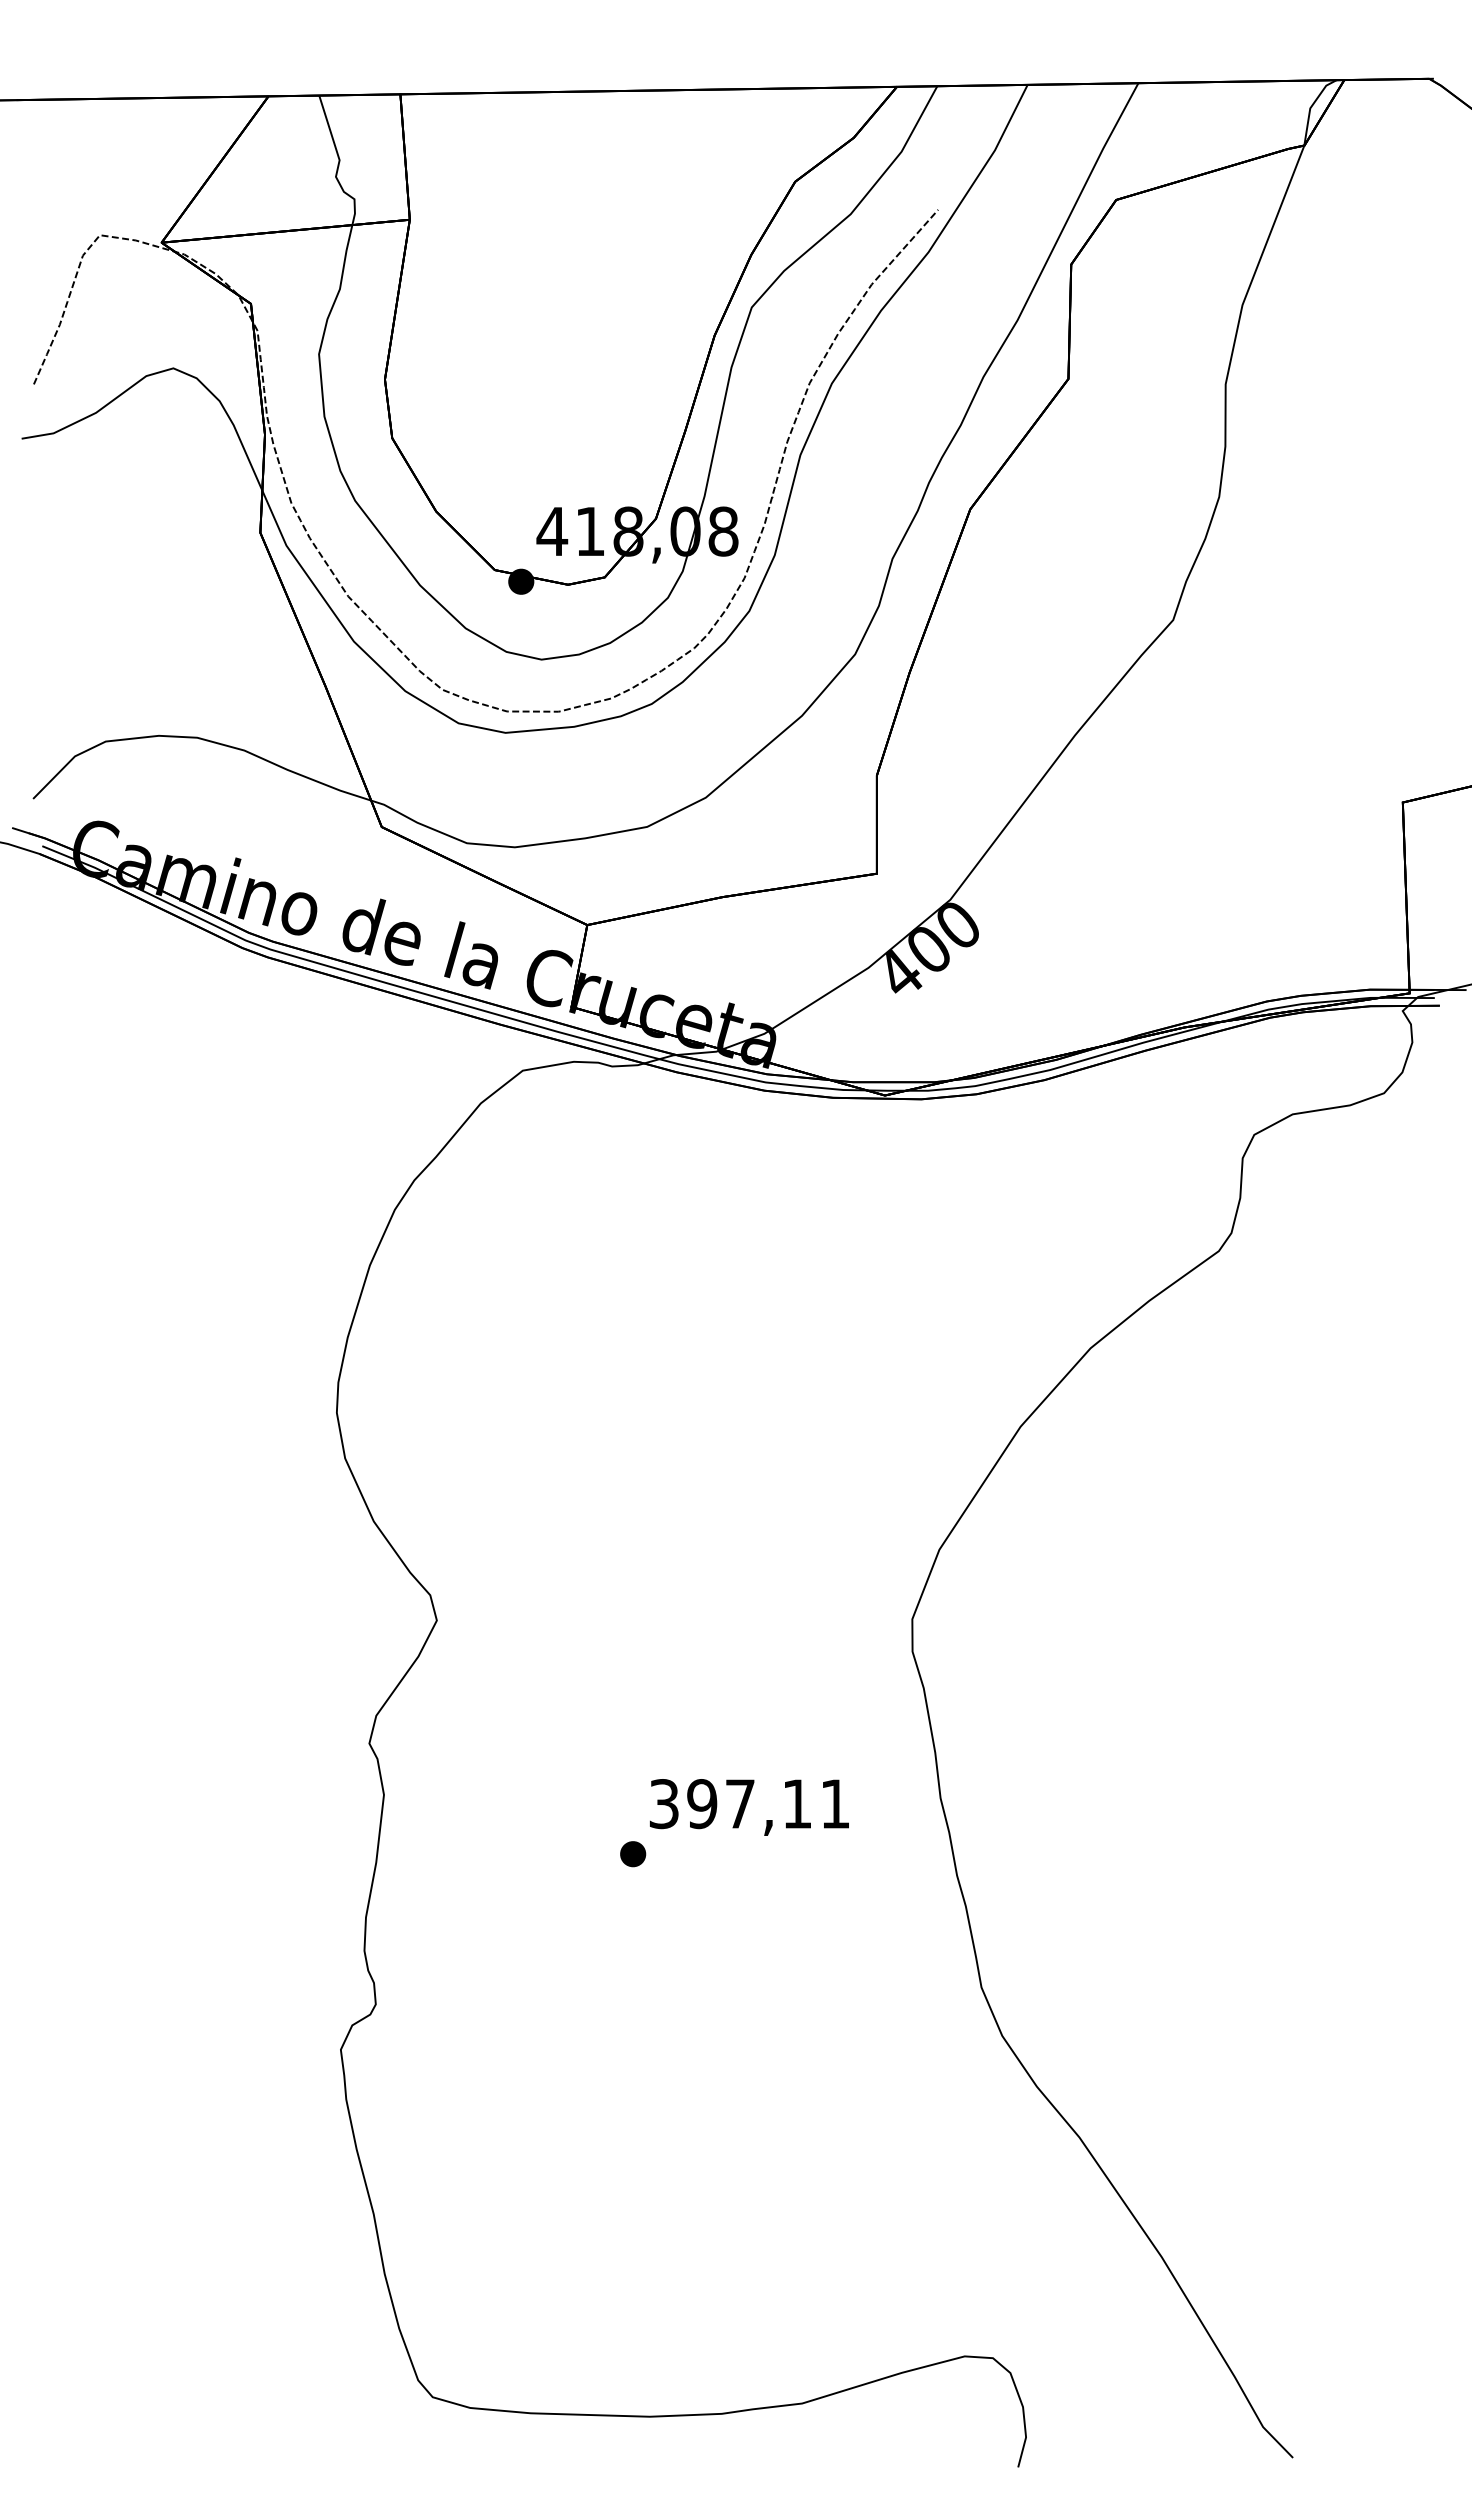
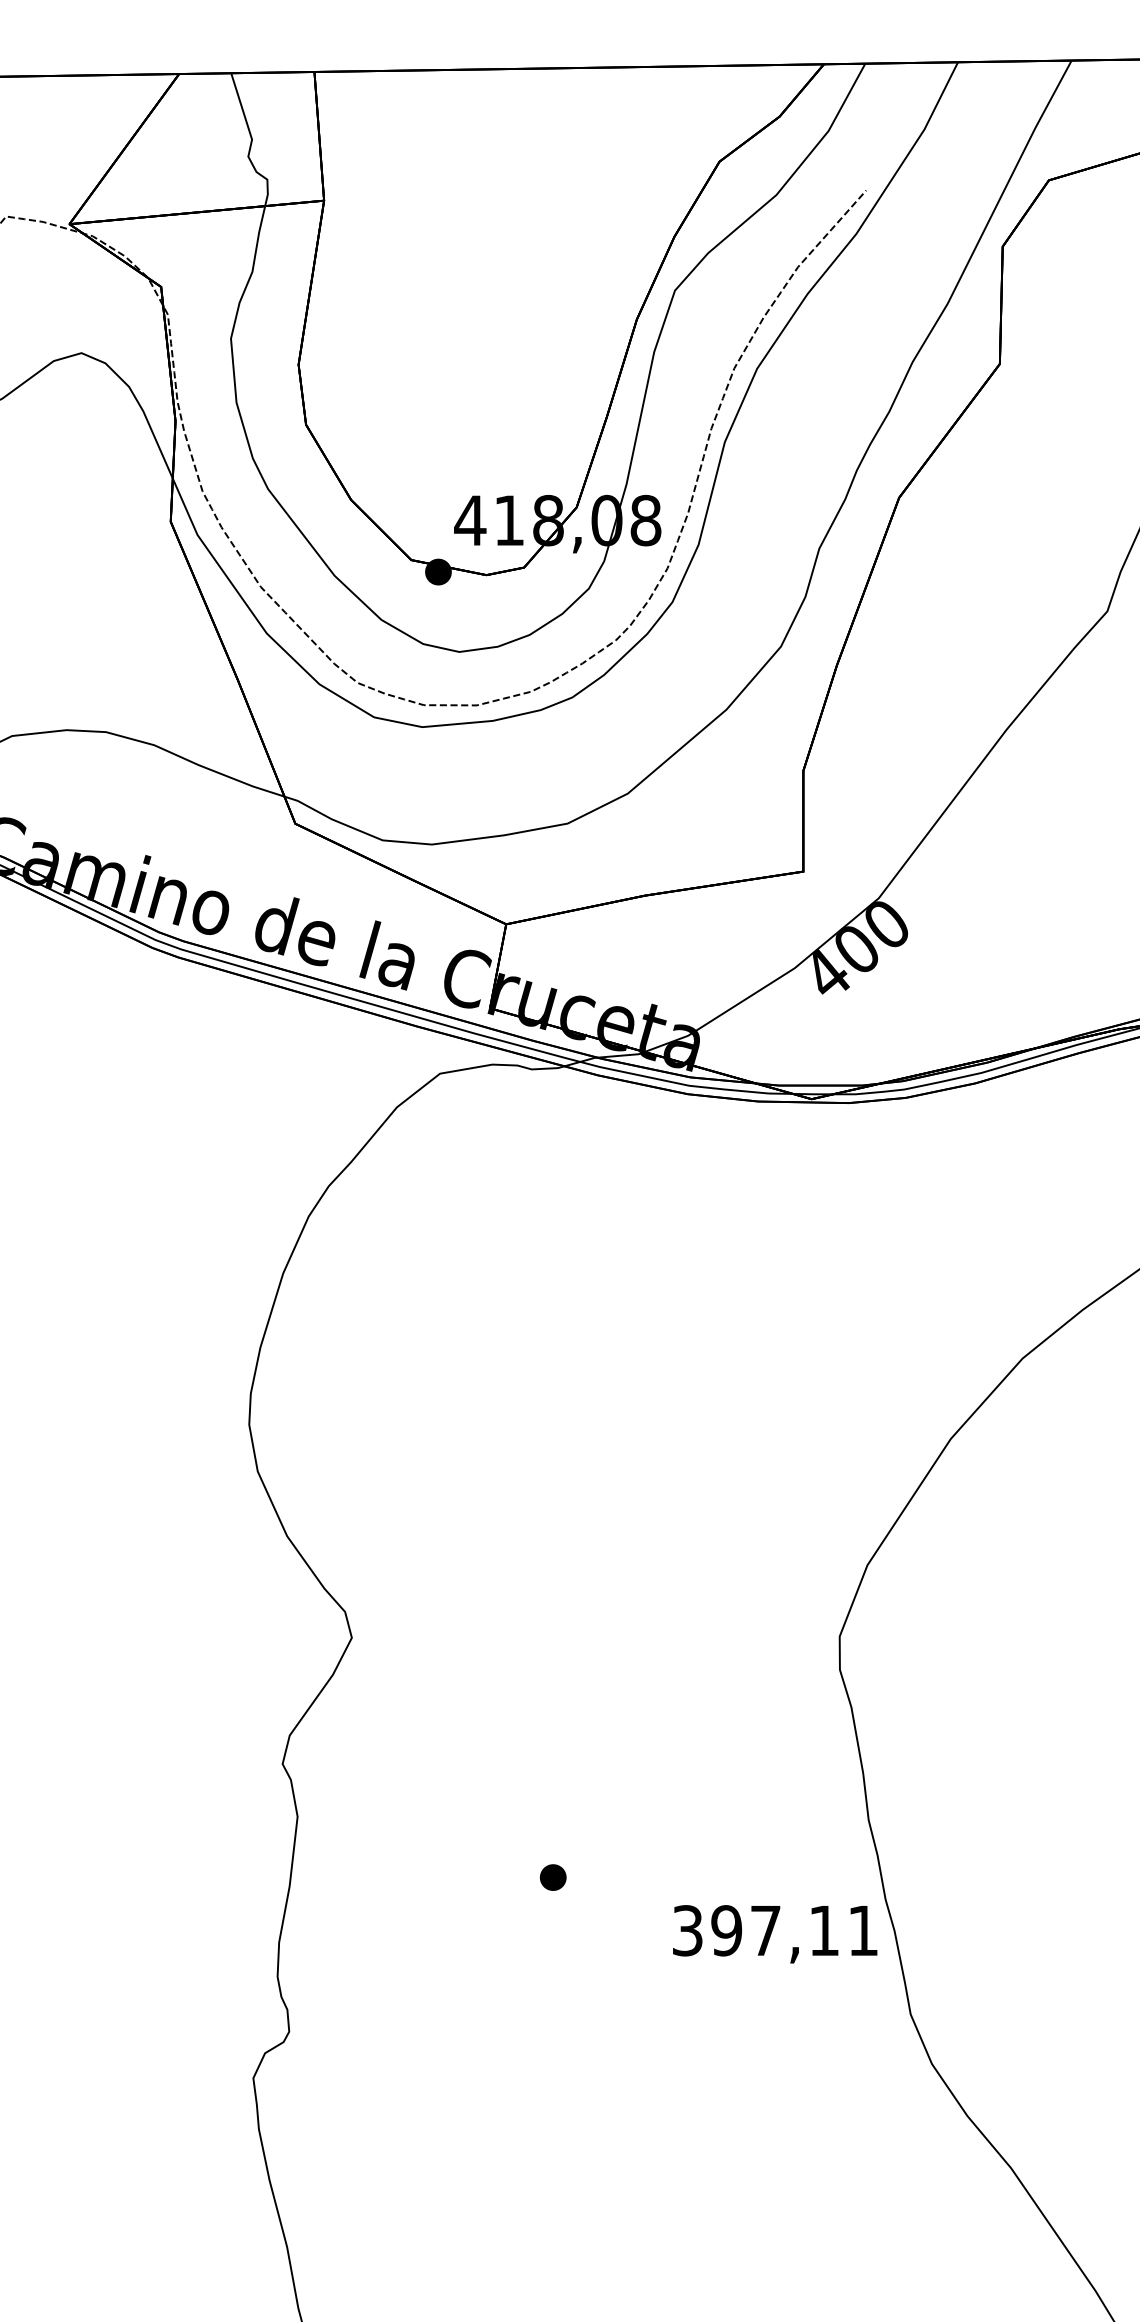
text: (749, 1807) -> (775, 1934), moved

